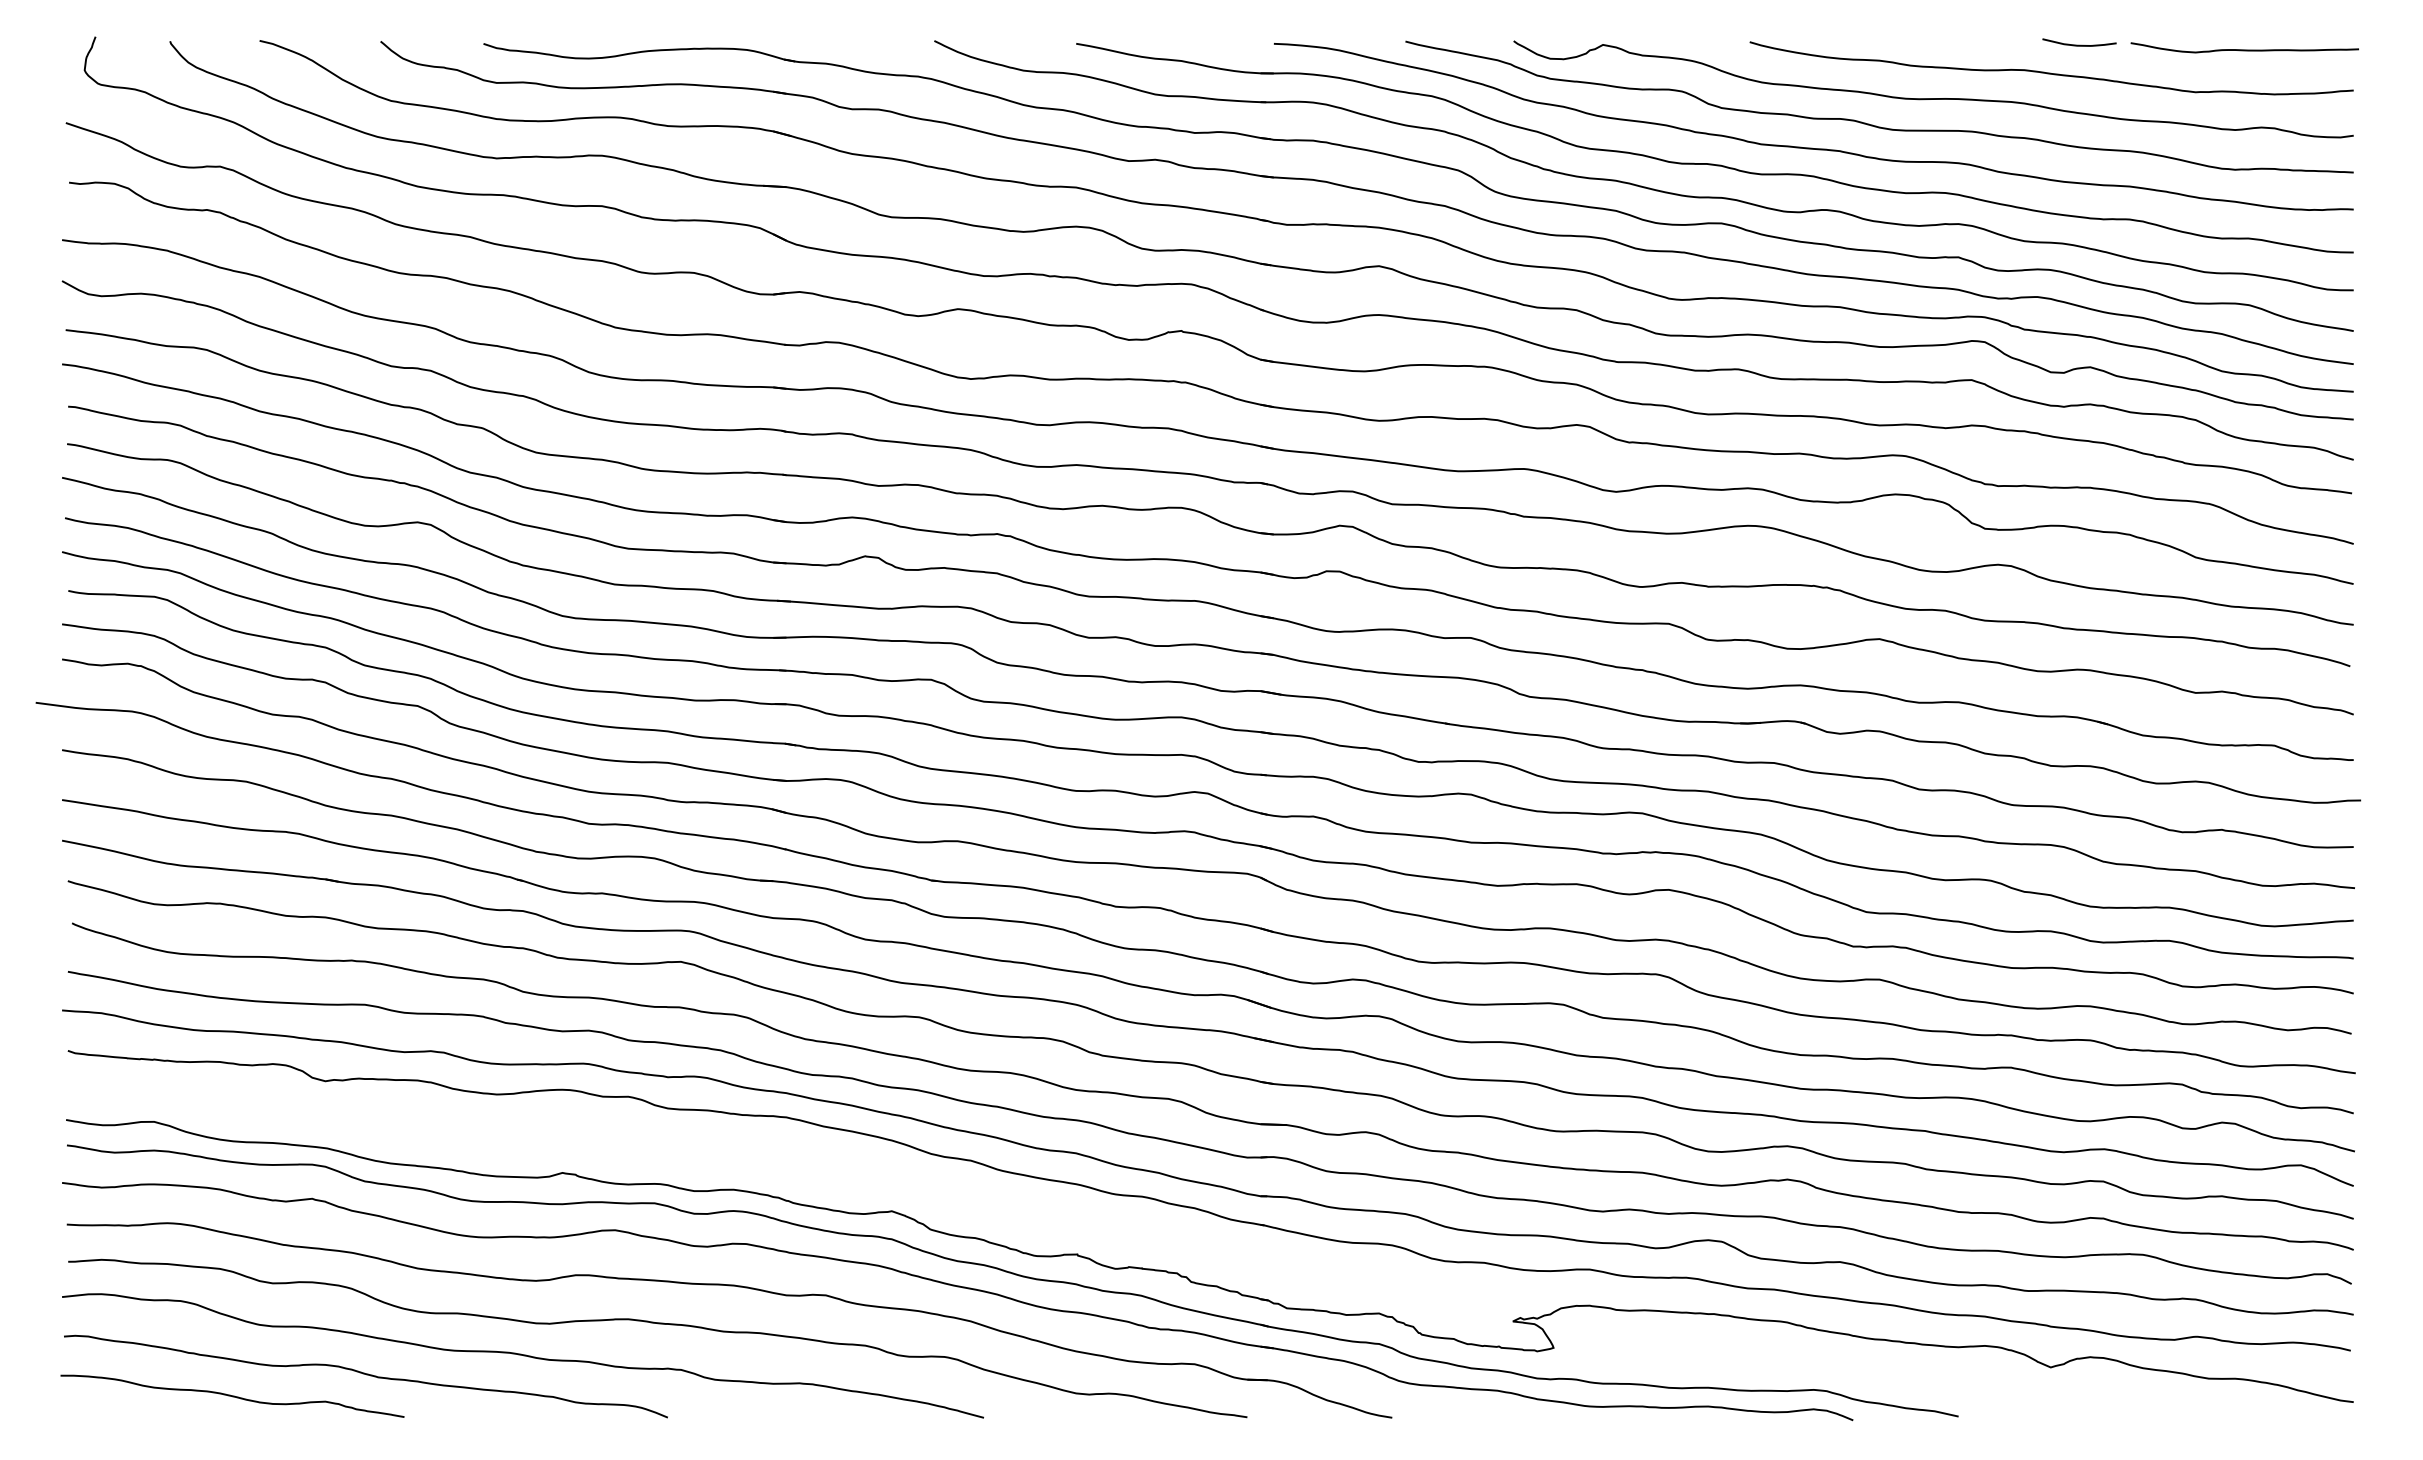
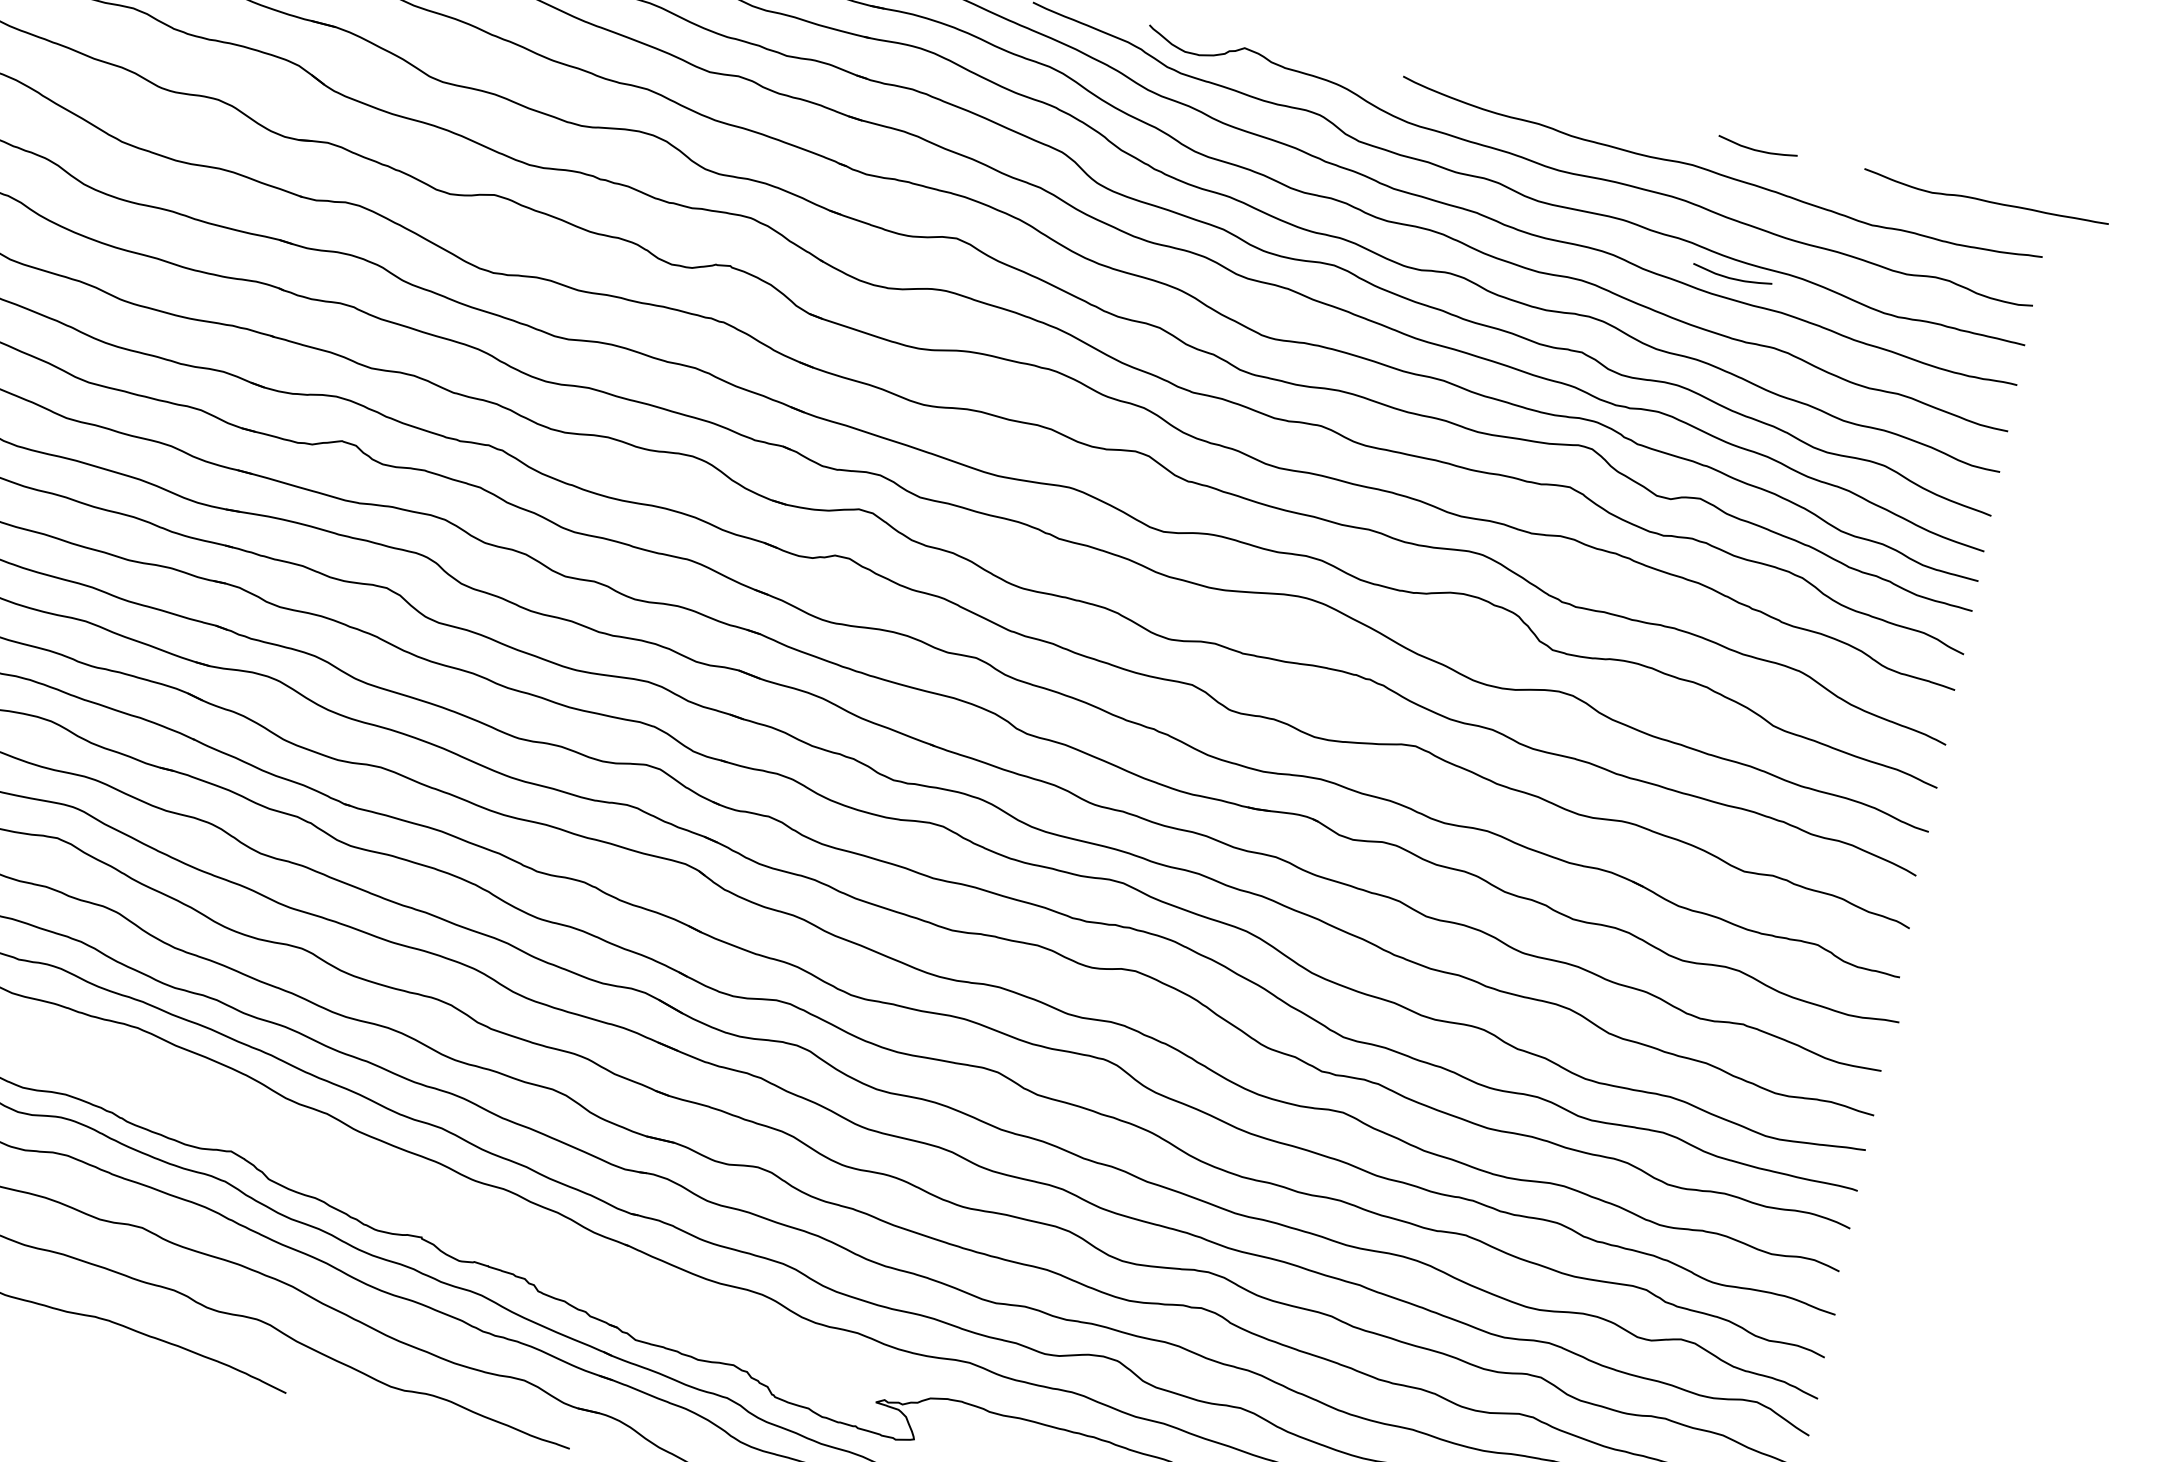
curve: (2244, 49) -> (1985, 199), moved
curve: (2079, 163) -> (1732, 277), added

